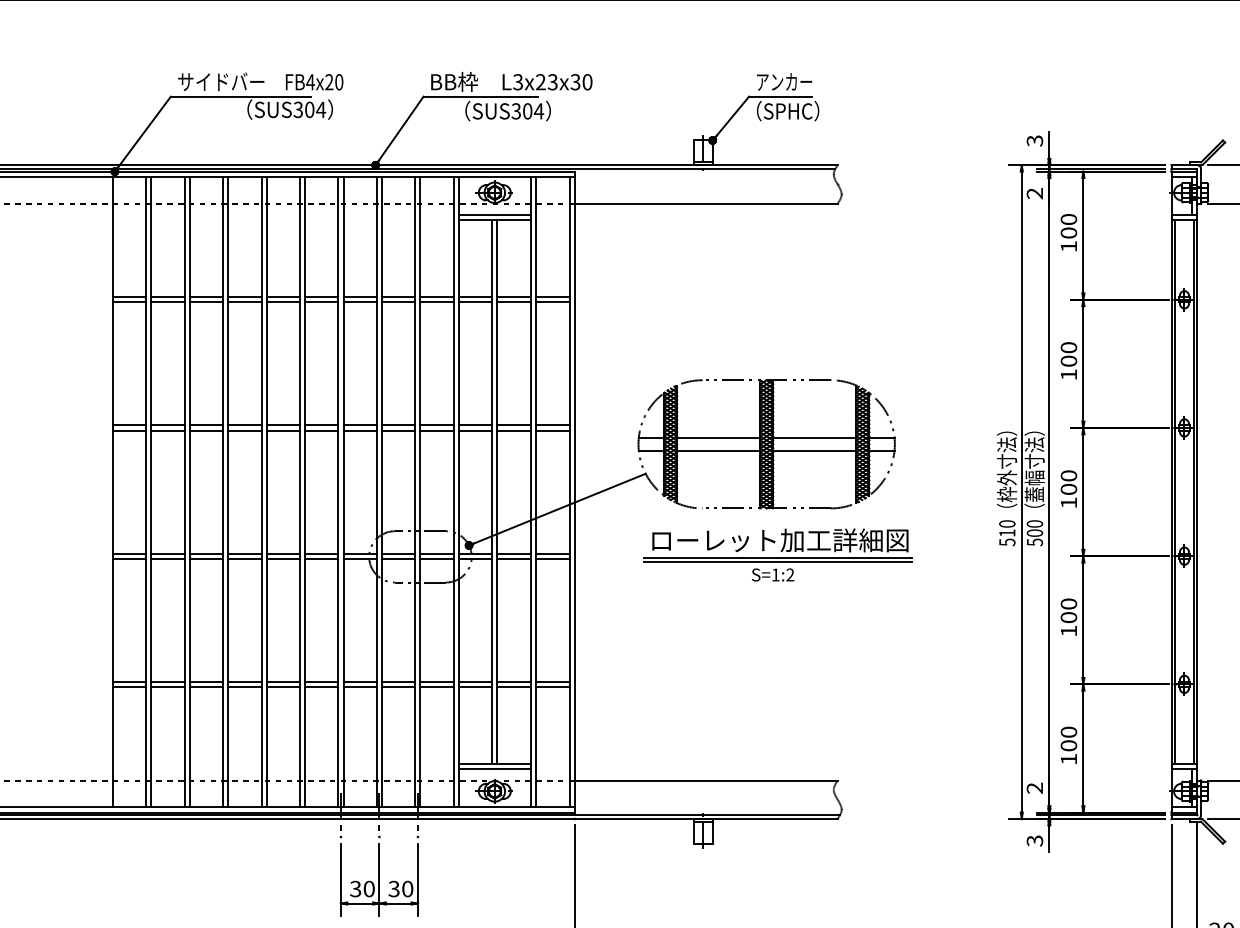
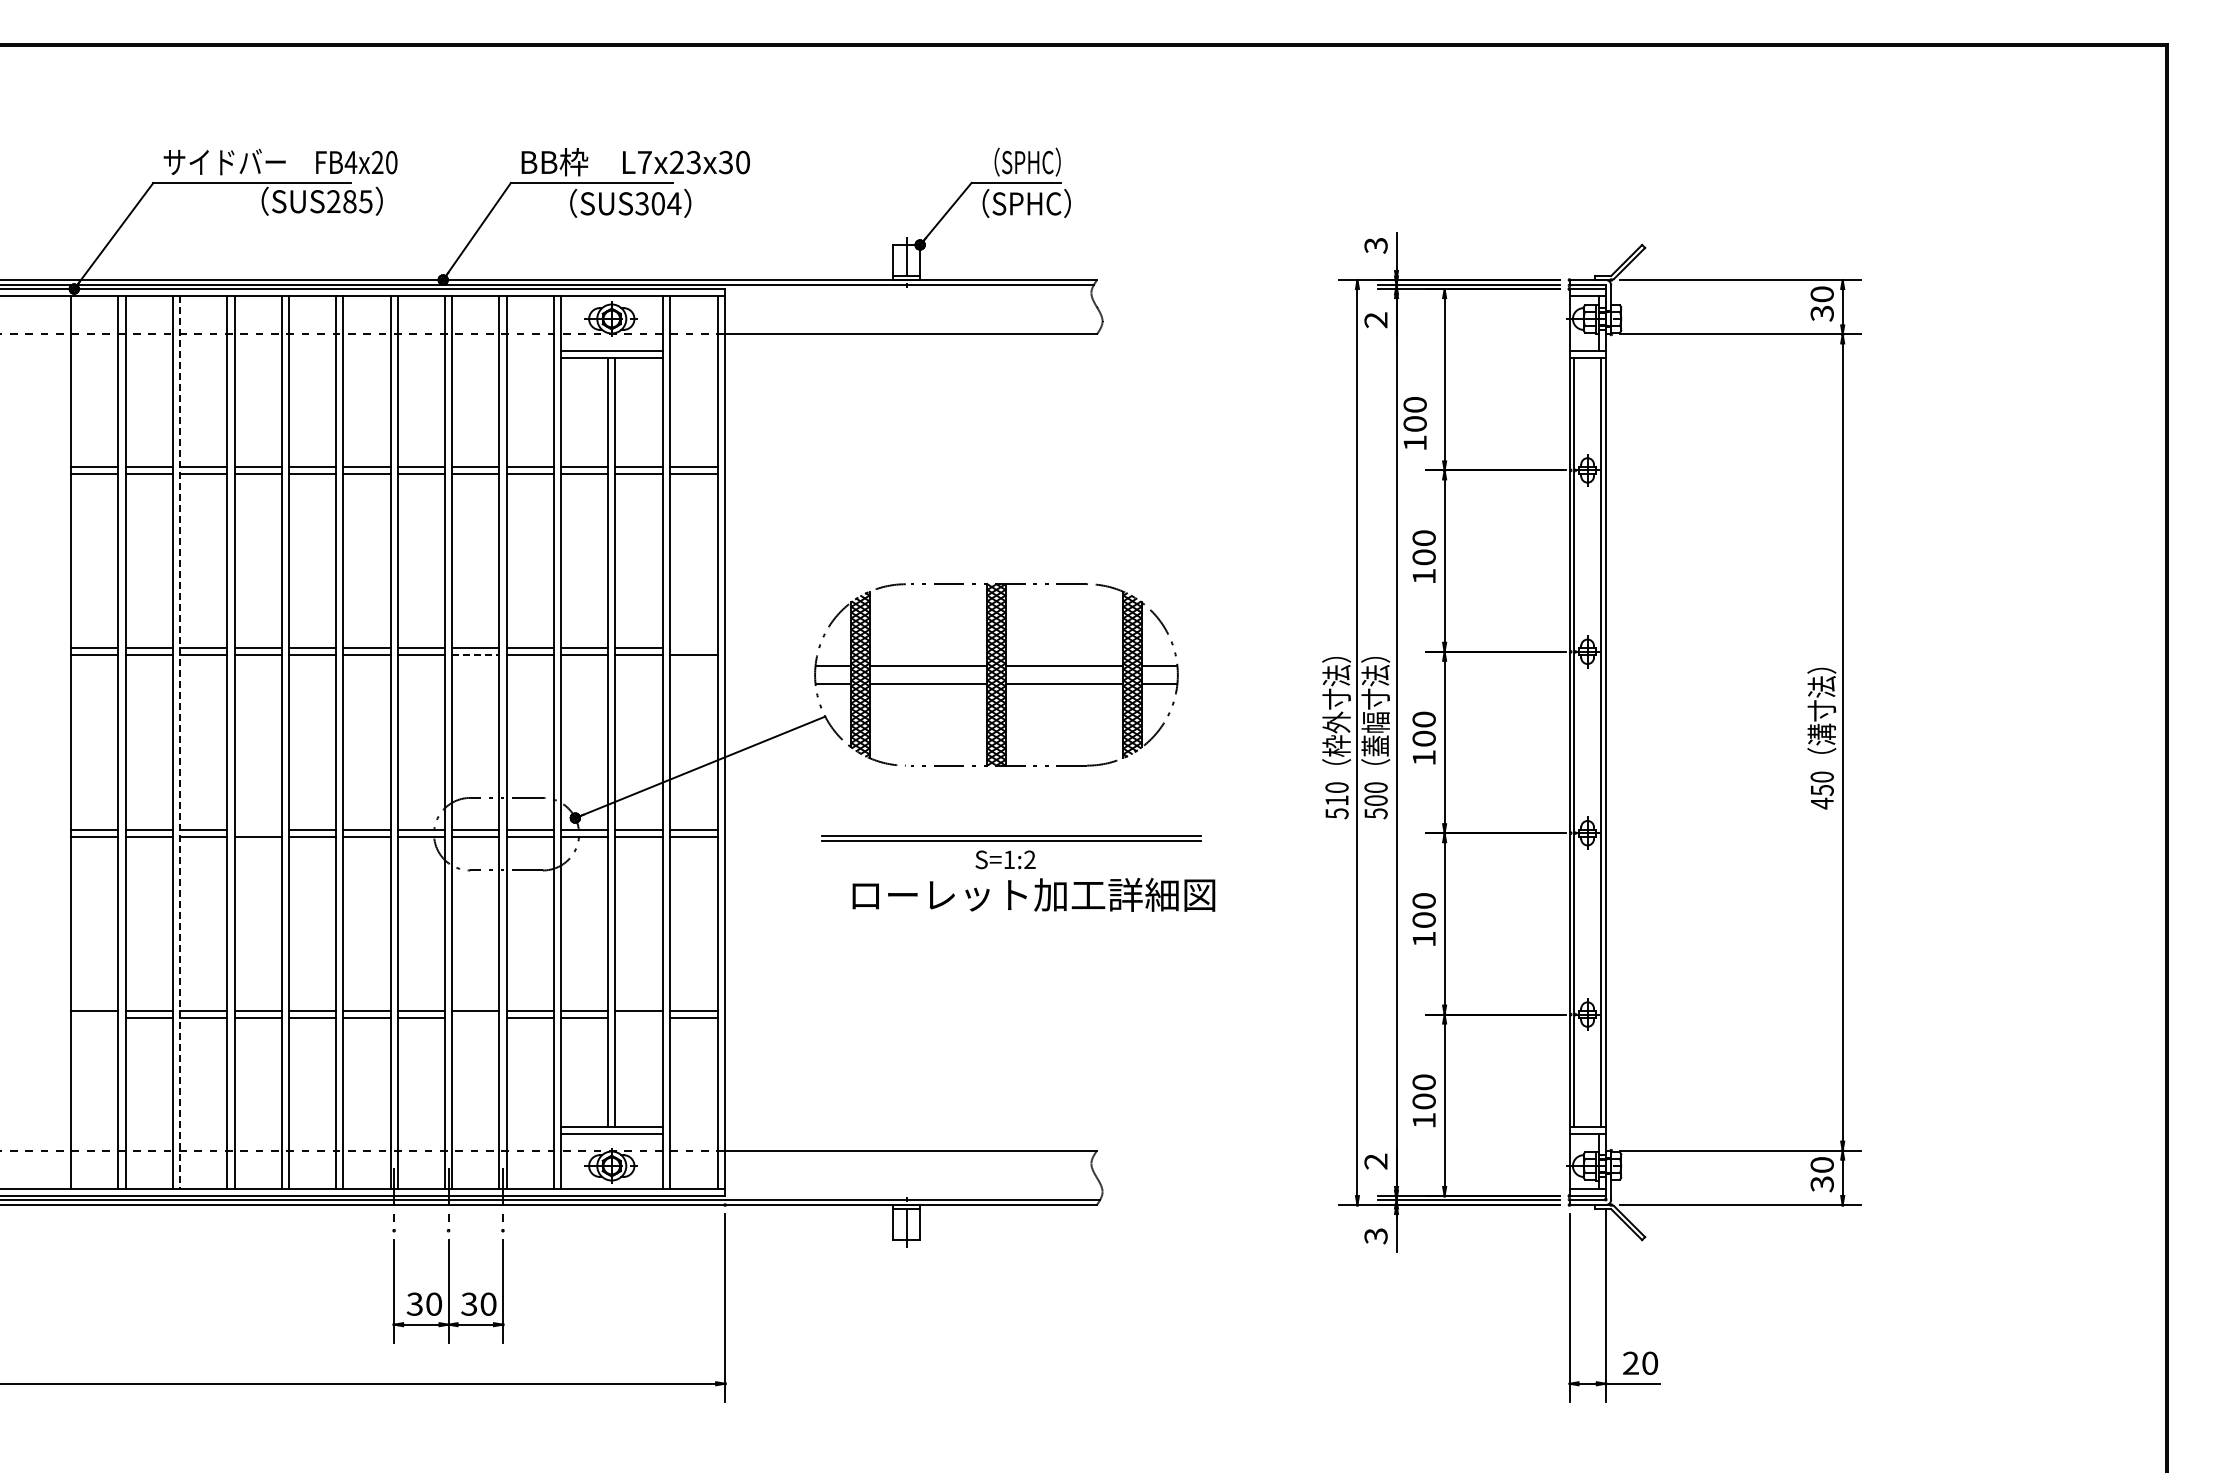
text: (784, 81) -> (1021, 161), アンカー -> （SPHC）
text: (517, 82) -> (644, 162), L3x23x30 -> L7x23x30
text: (310, 109) -> (350, 201), SUS304 -> SUS285
text: (1068, 232) -> (1414, 423), moved
line: (552, 425) -> (693, 648), removed
line: (398, 430) -> (475, 655), solid -> dashed
line: (190, 492) -> (180, 743), solid -> dashed
text: (780, 540) -> (1033, 894), moved
line: (244, 553) -> (257, 829), removed
line: (129, 687) -> (94, 1018), removed
line: (398, 687) -> (475, 1018), removed
line: (513, 687) -> (638, 1018), removed

